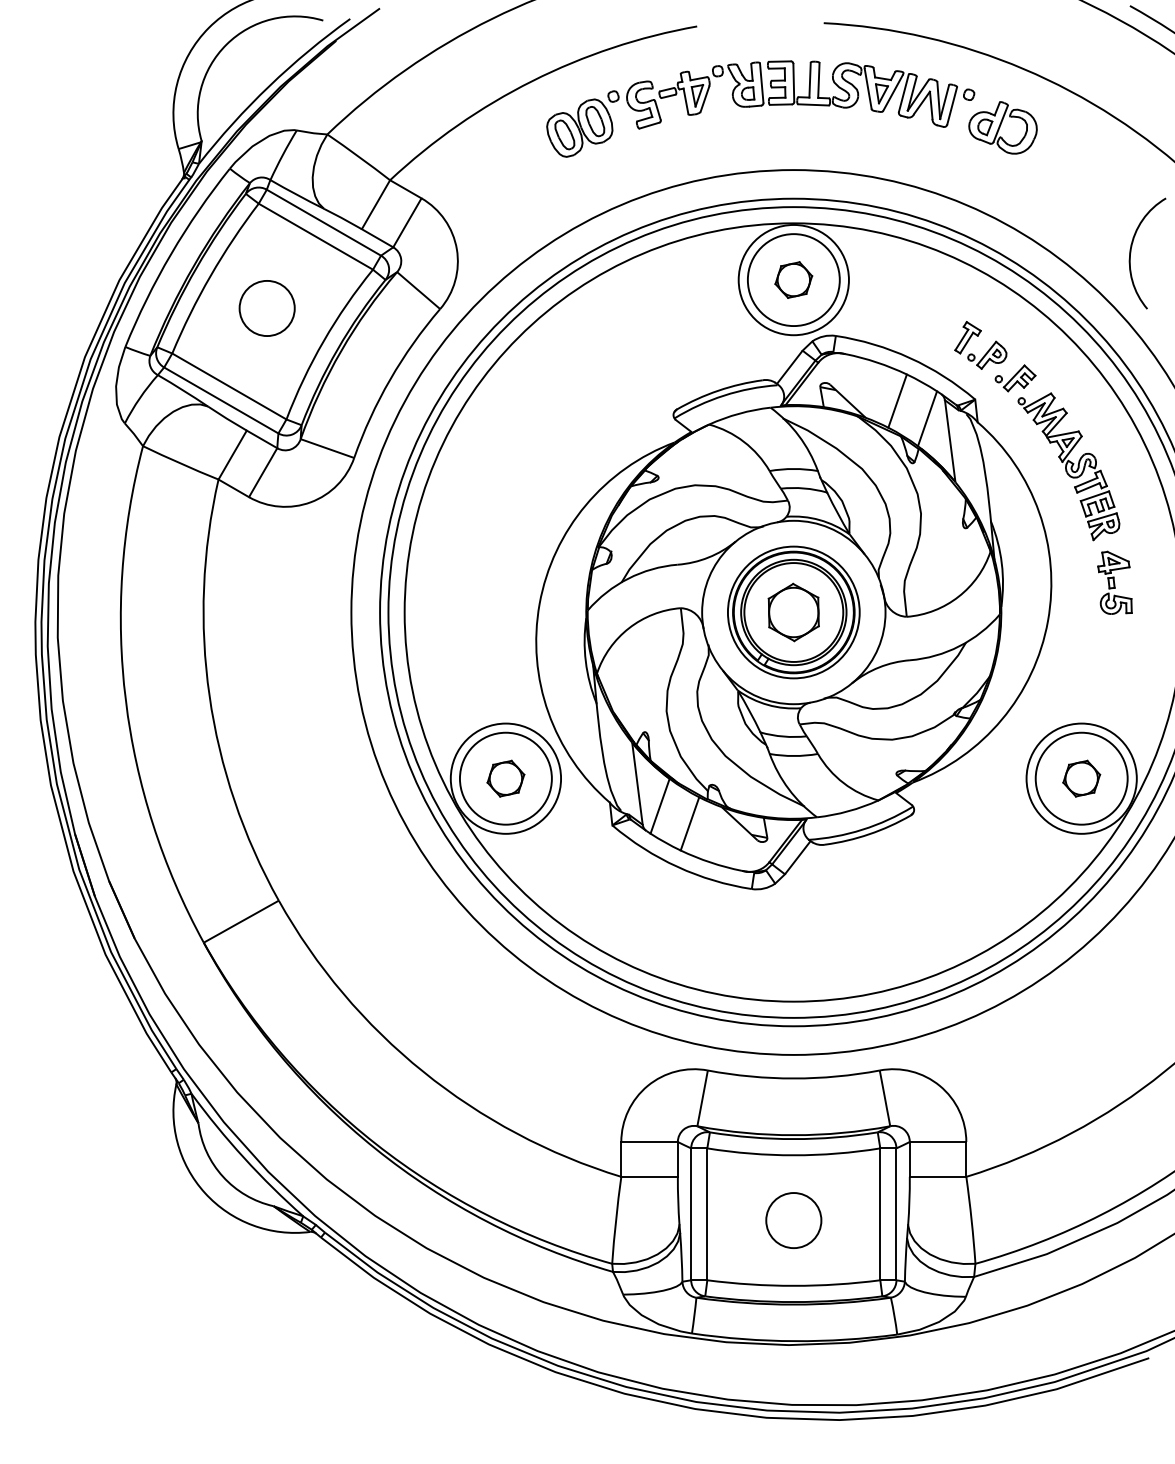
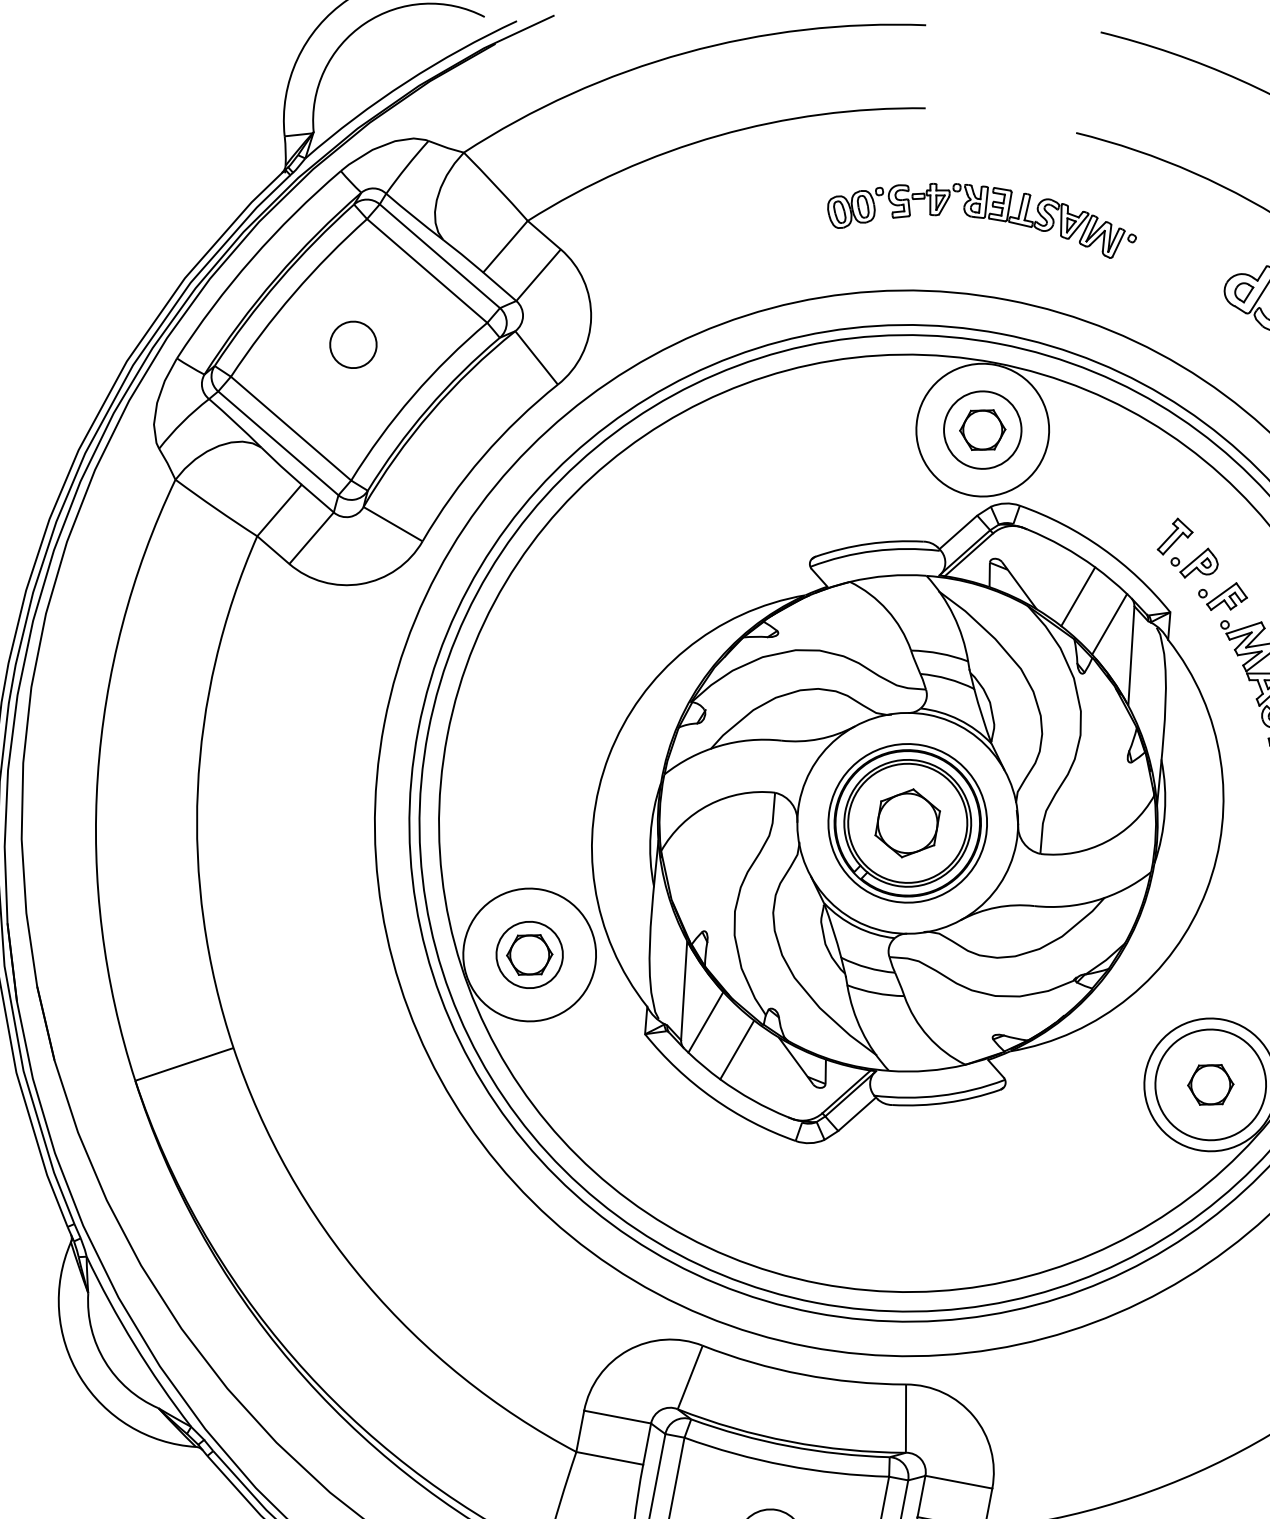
part: (760, 108) -> (982, 219), size x0.6
circle: (793, 280) -> (982, 430), size x0.7
circle: (266, 308) -> (352, 344), size x0.7
circle: (505, 778) -> (529, 954), size x0.6

